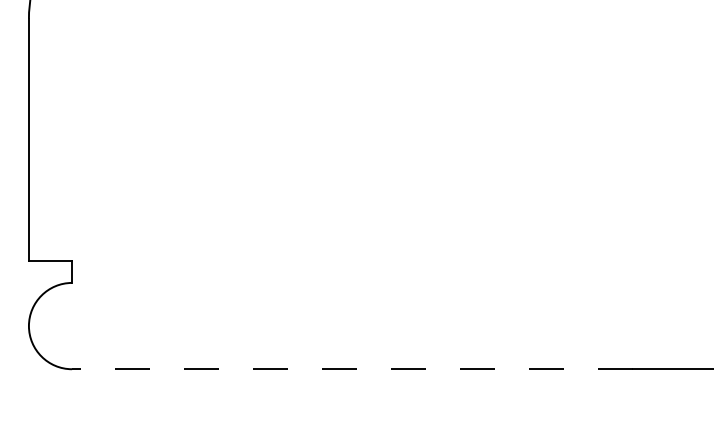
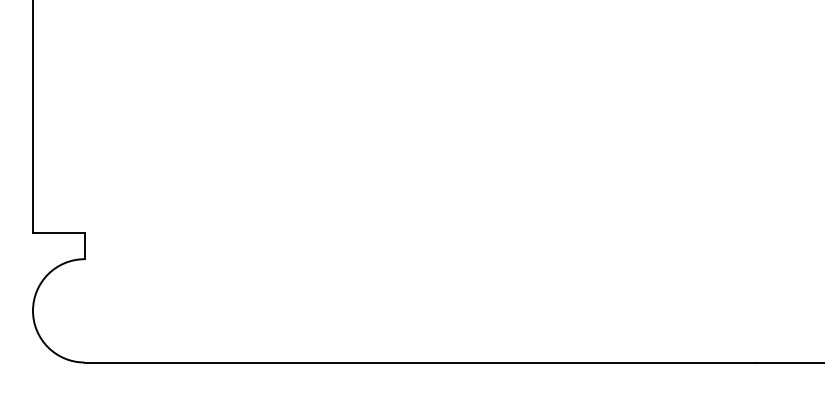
line: (352, 369) -> (420, 362), dashed -> solid

